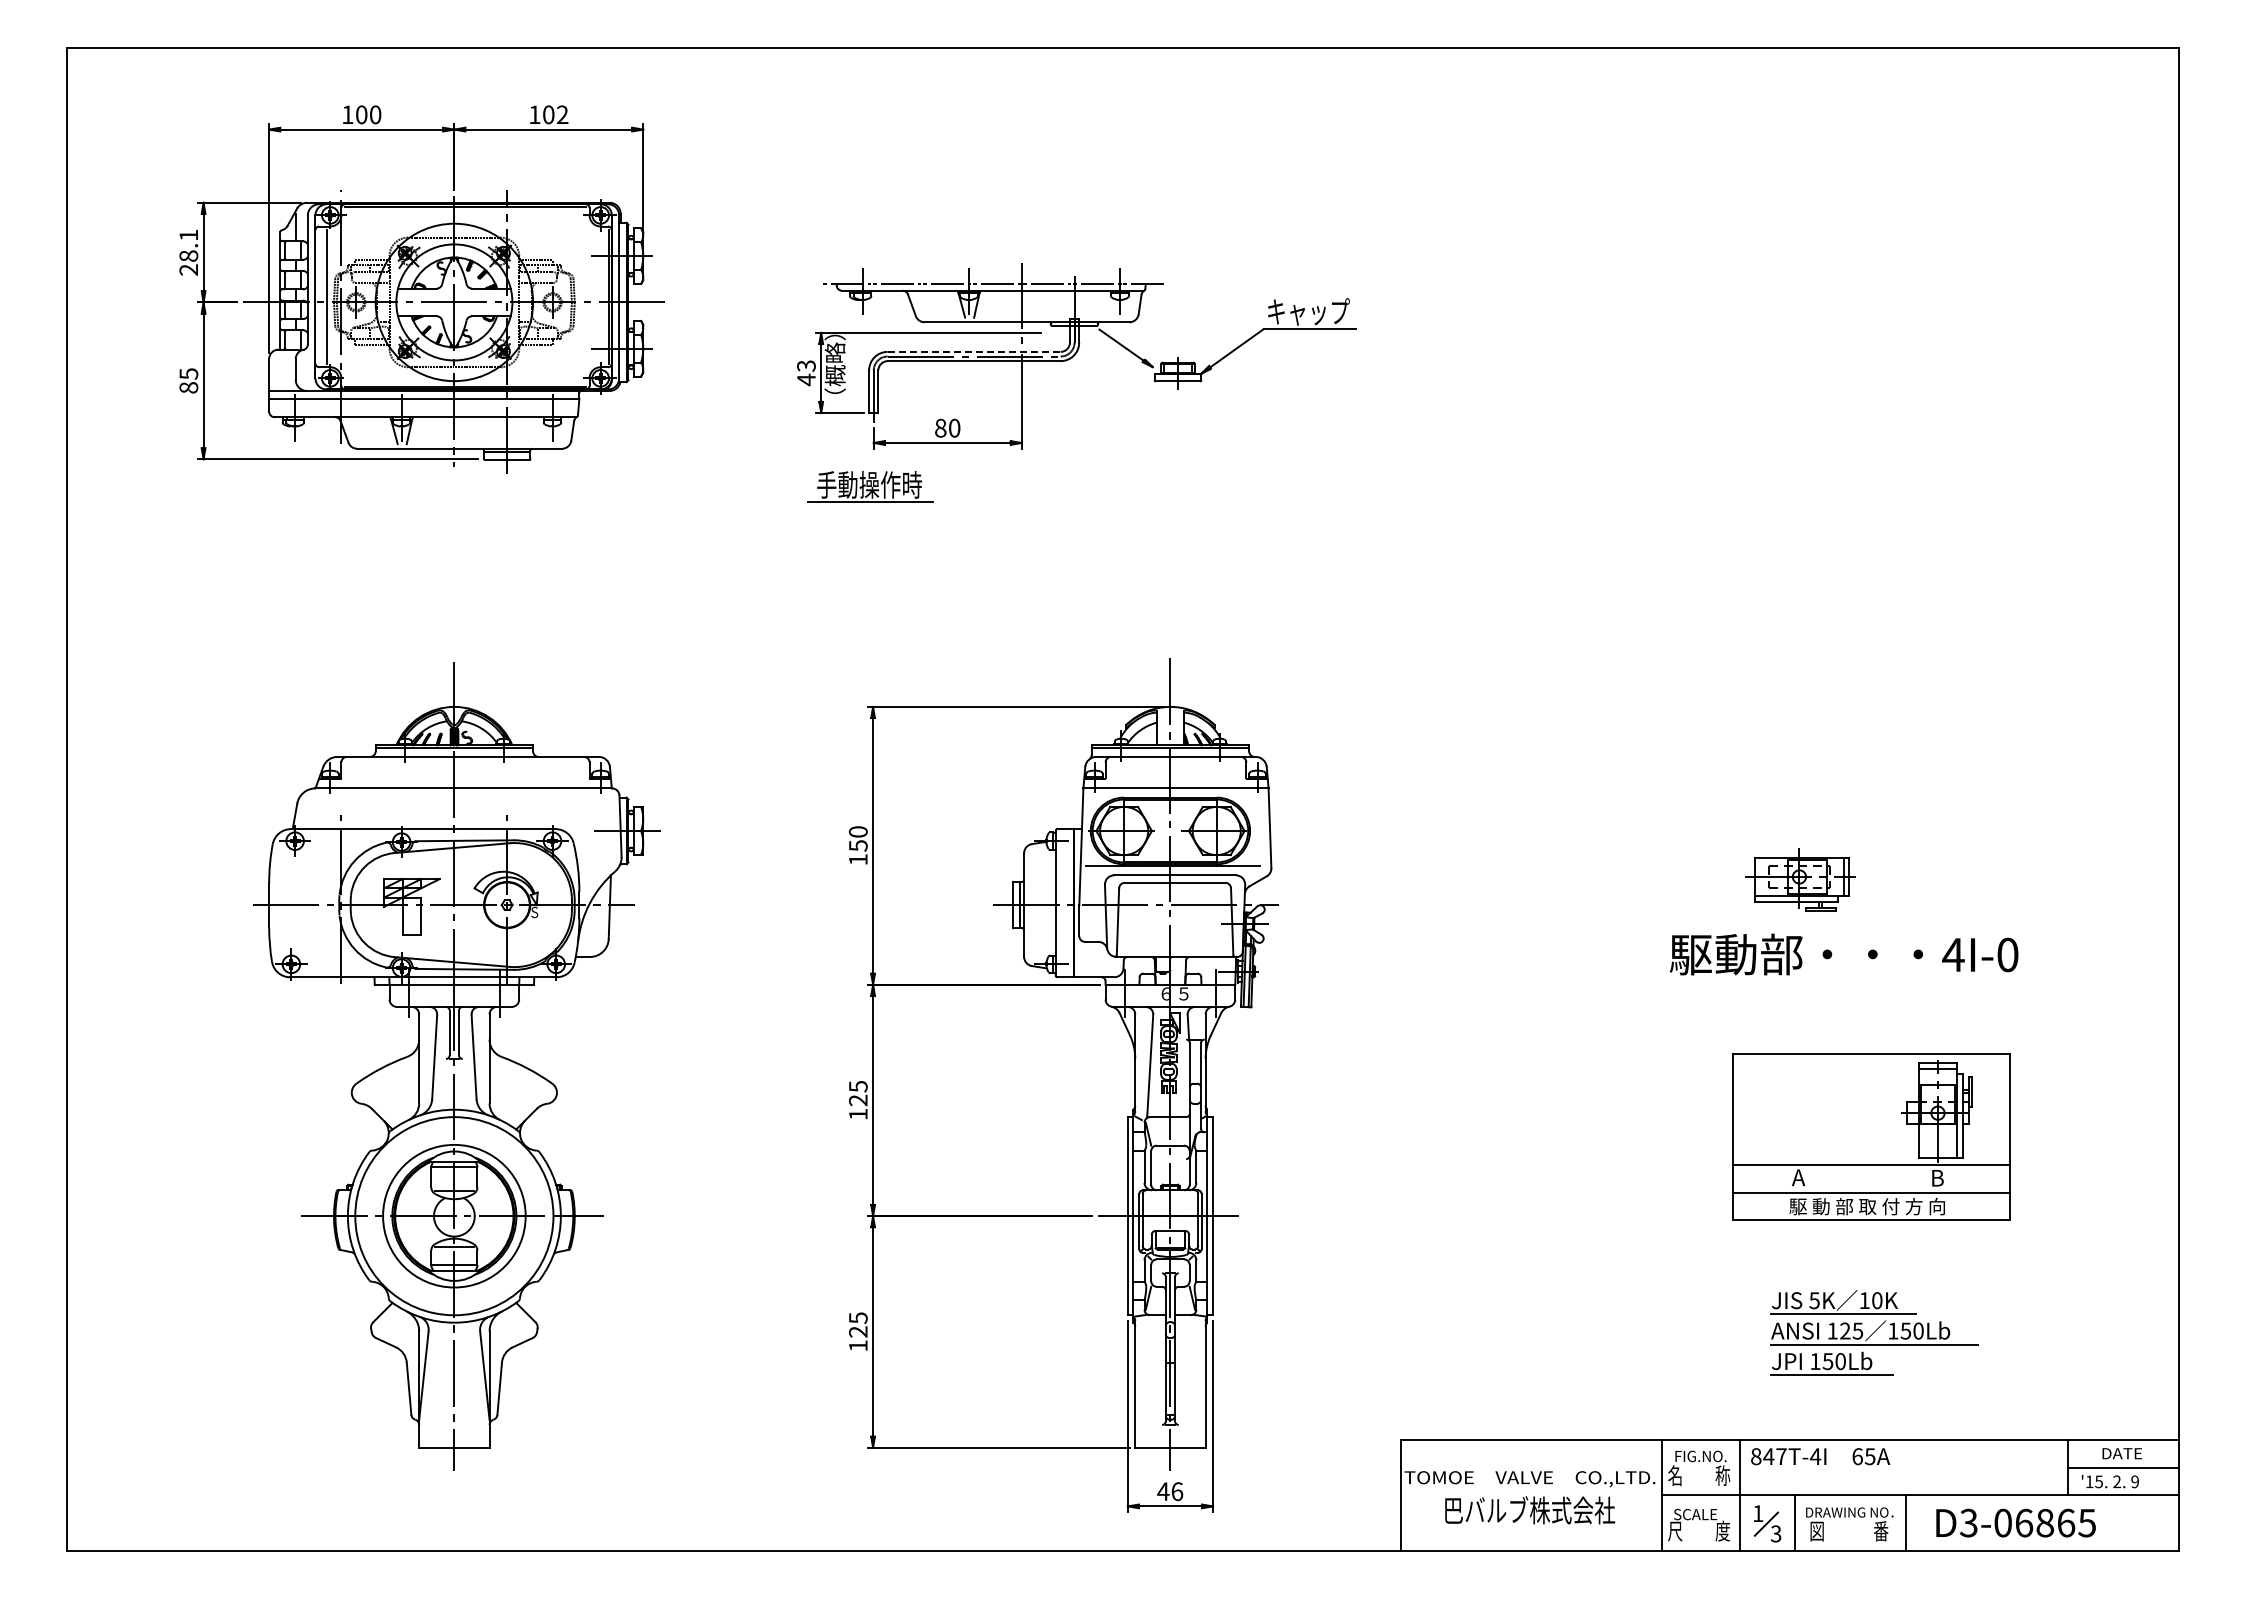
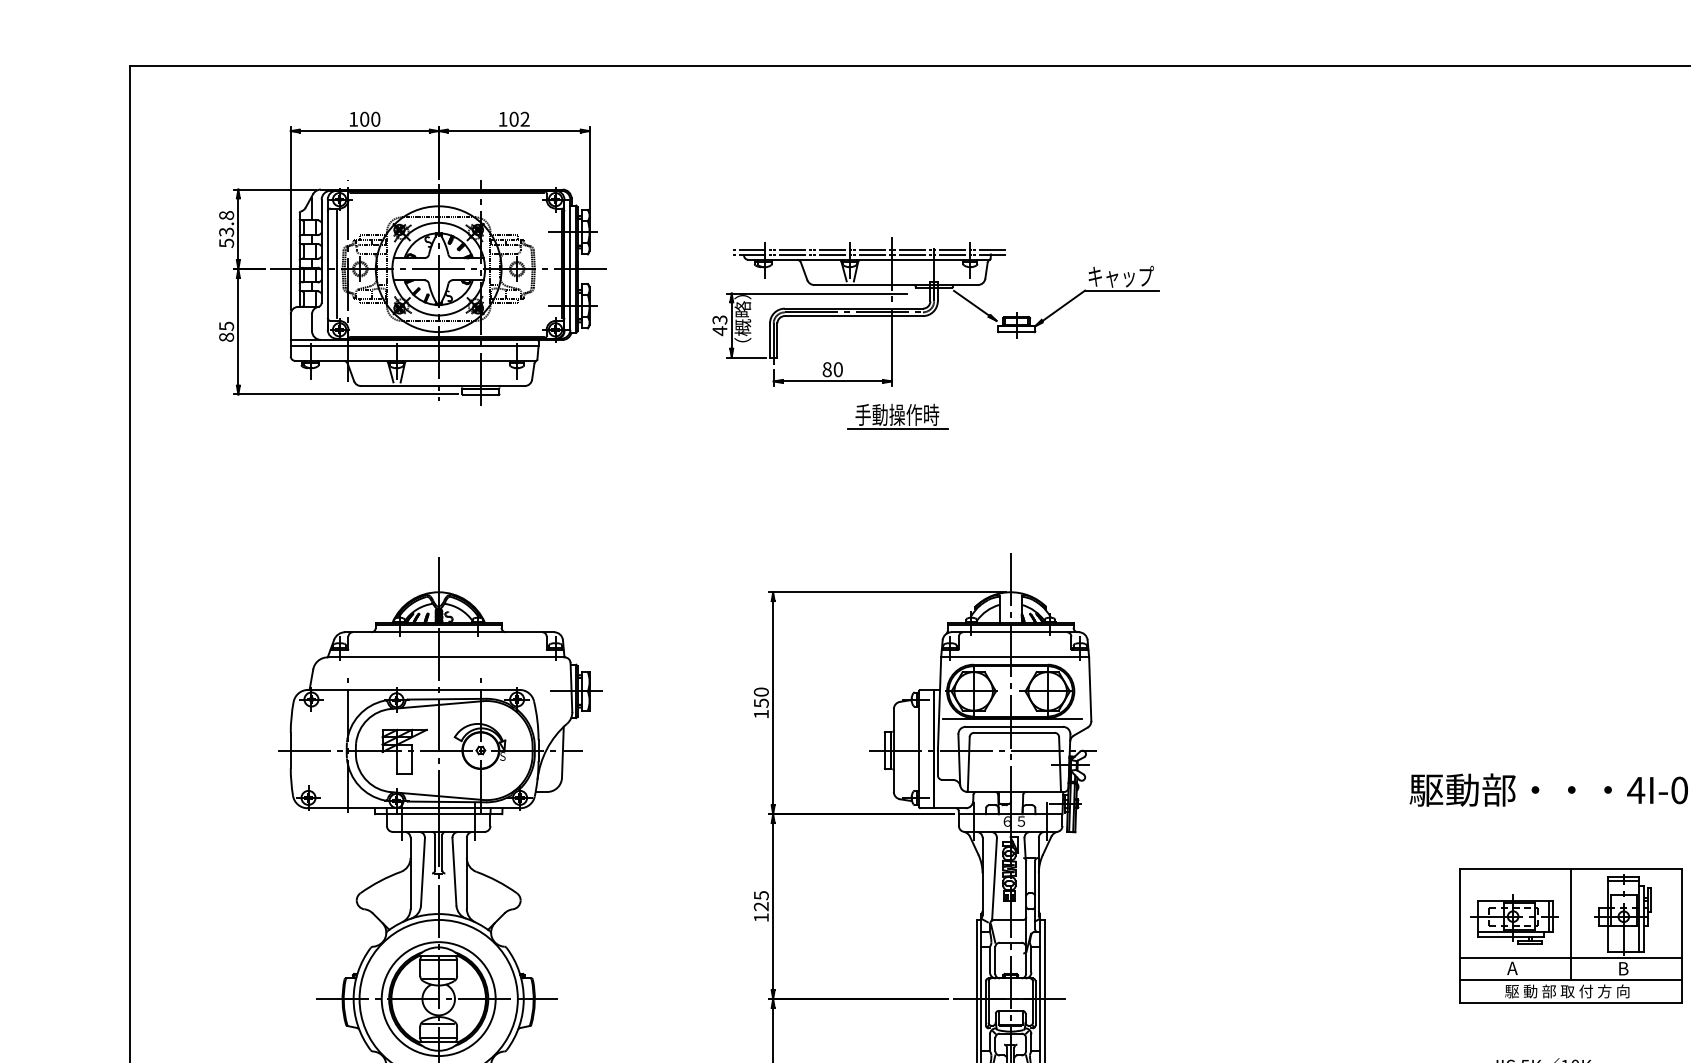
text: (188, 252) -> (226, 229), 28.1 -> 53.8
line: (993, 278) -> (869, 250), added
line: (974, 351) -> (854, 308), dashed -> solid
part: (870, 486) -> (898, 416), moved
part: (1800, 879) -> (1513, 918), moved
line: (1871, 1122) -> (1570, 924), added

